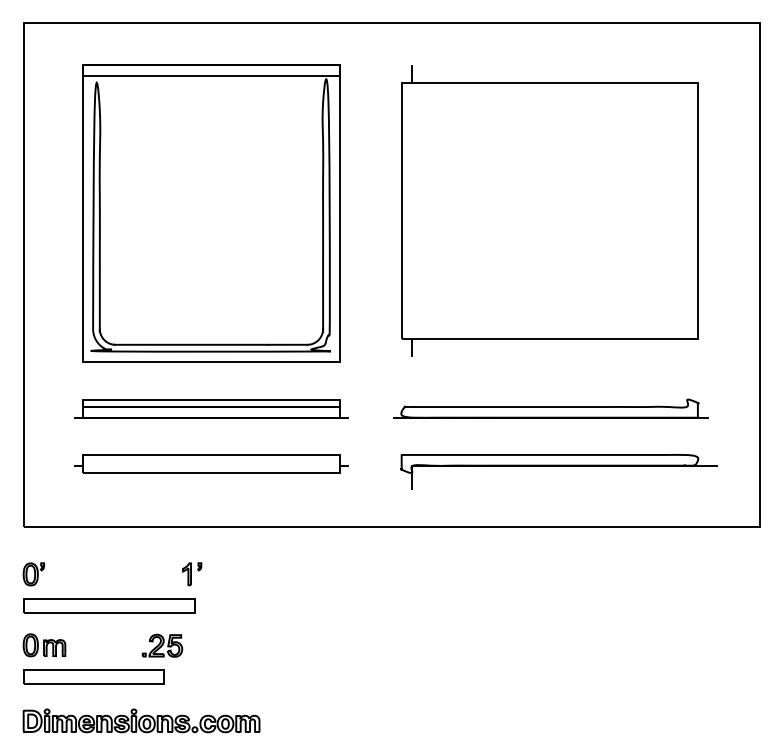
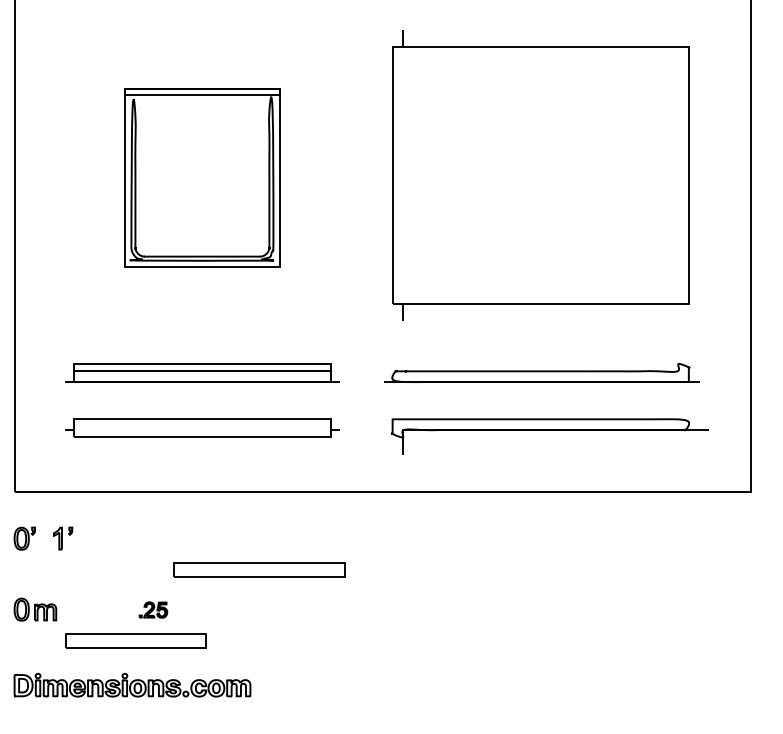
part: (211, 213) -> (202, 177), size x0.6
part: (192, 574) -> (63, 538), moved
part: (109, 605) -> (259, 569), moved
part: (162, 645) -> (153, 609), size x0.7
part: (93, 676) -> (135, 640), moved

